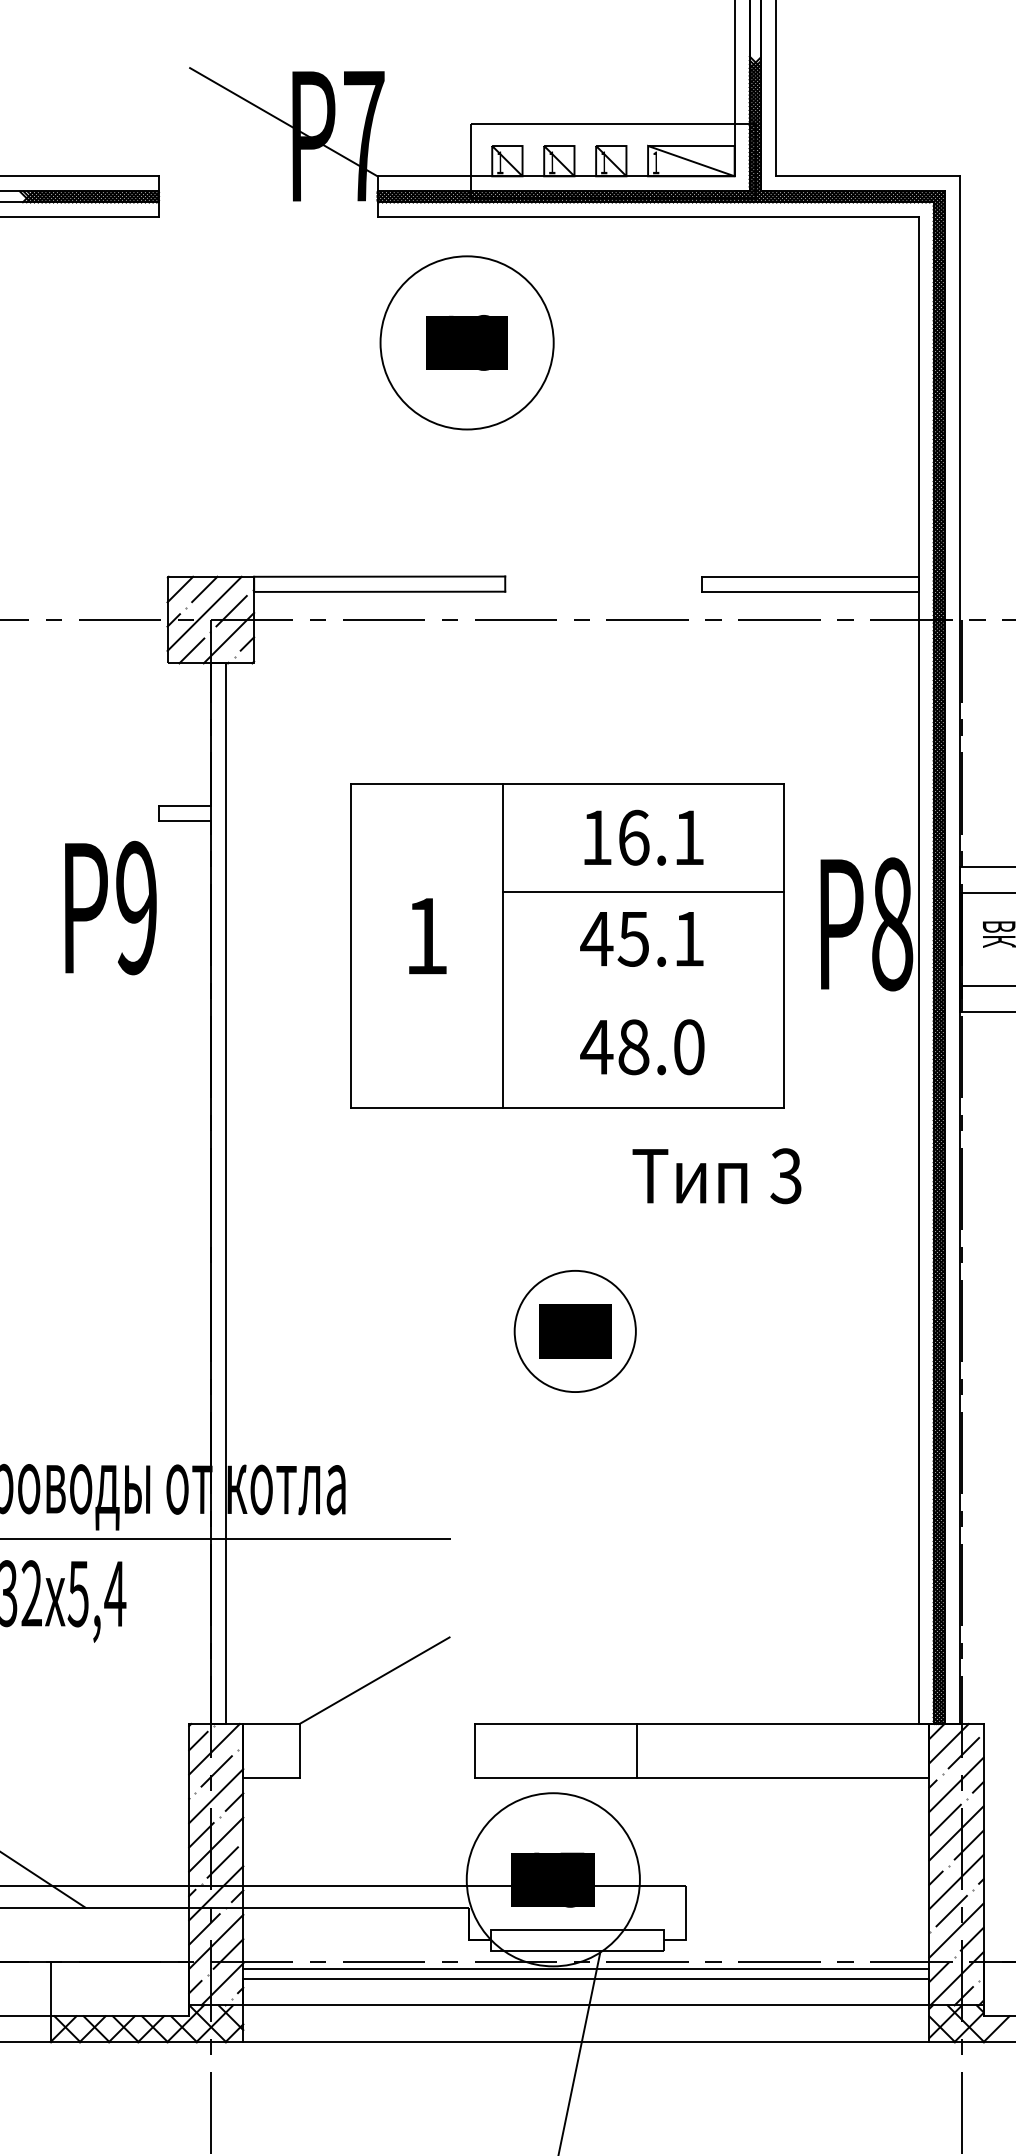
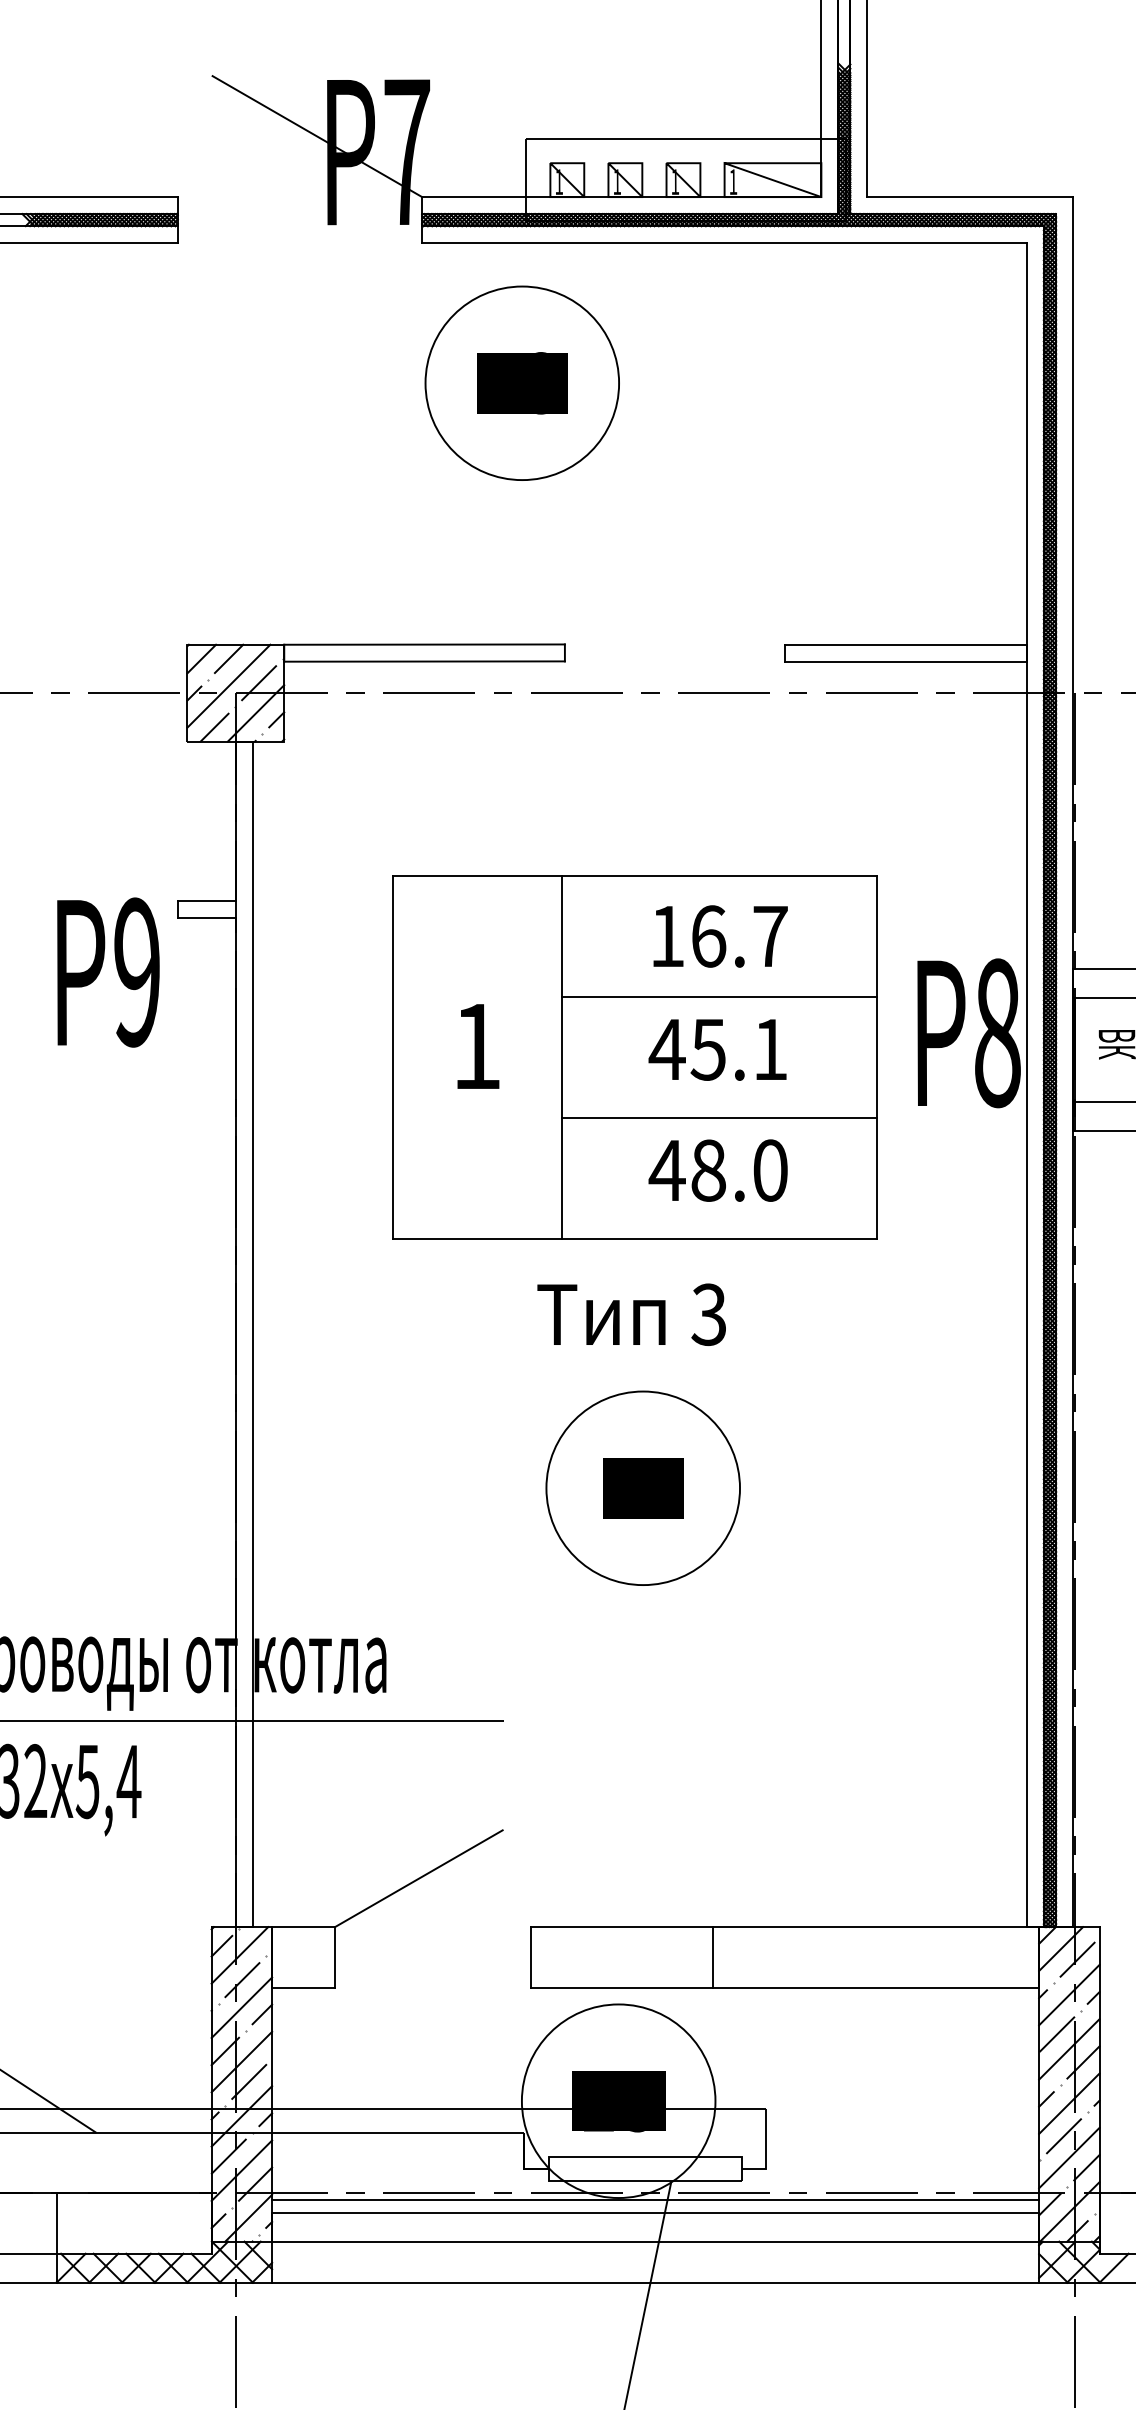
text: (689, 837) -> (770, 936), 16.1 -> 16.7
text: (110, 907) -> (108, 971), moved
line: (642, 1000) -> (718, 1118), added
text: (716, 1176) -> (631, 1315), moved
circle: (574, 1331) -> (642, 1488), size x1.43

